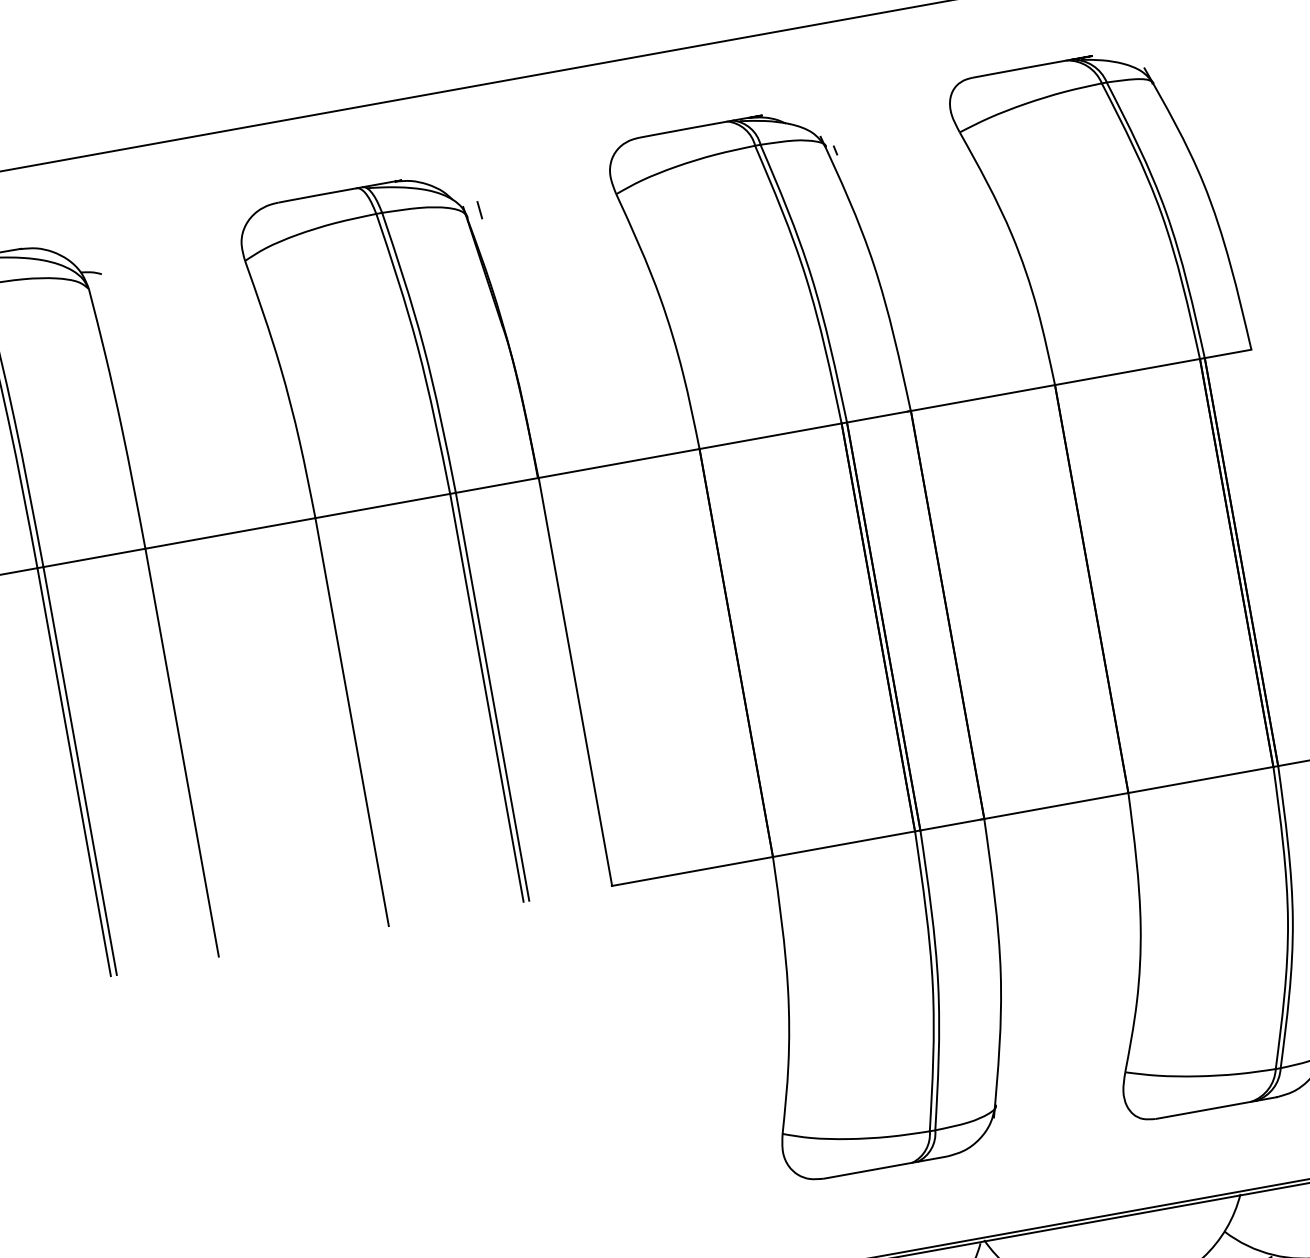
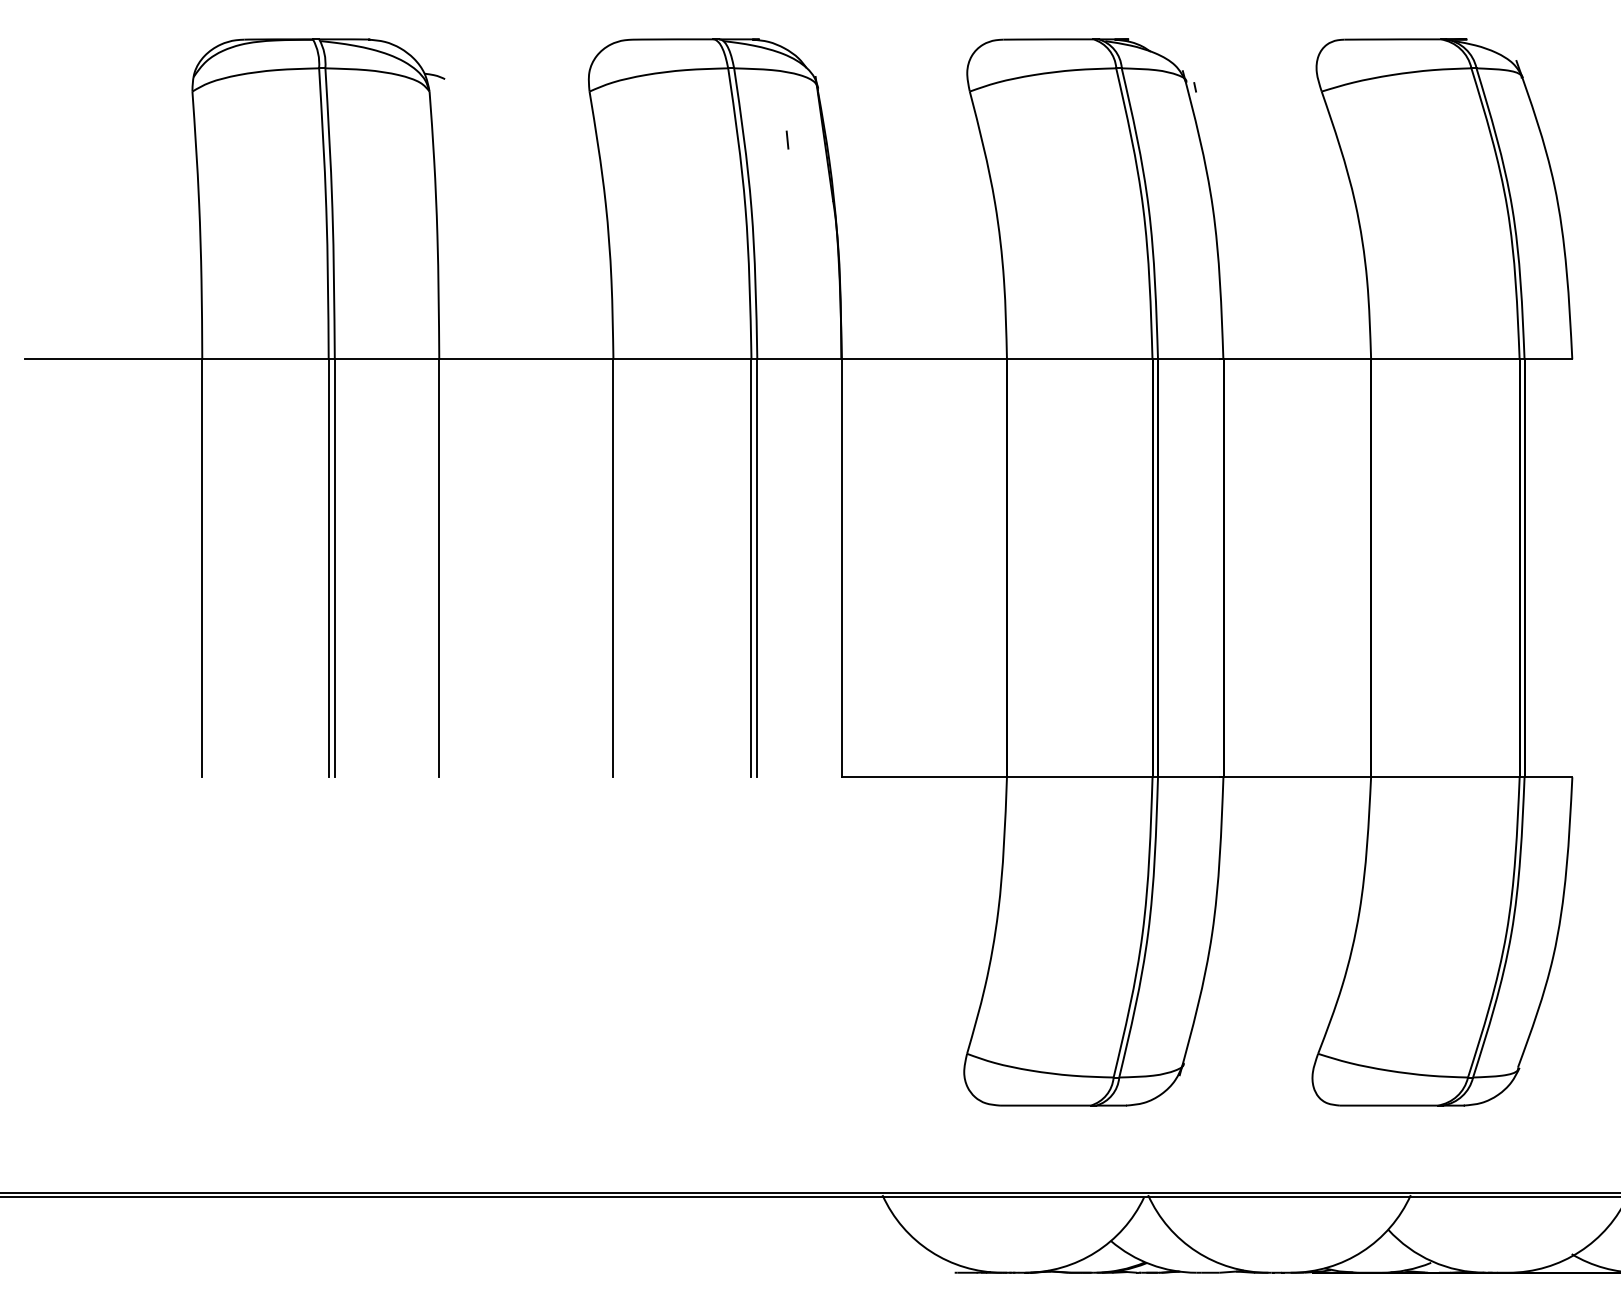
line: (479, 209) -> (787, 139), moved

